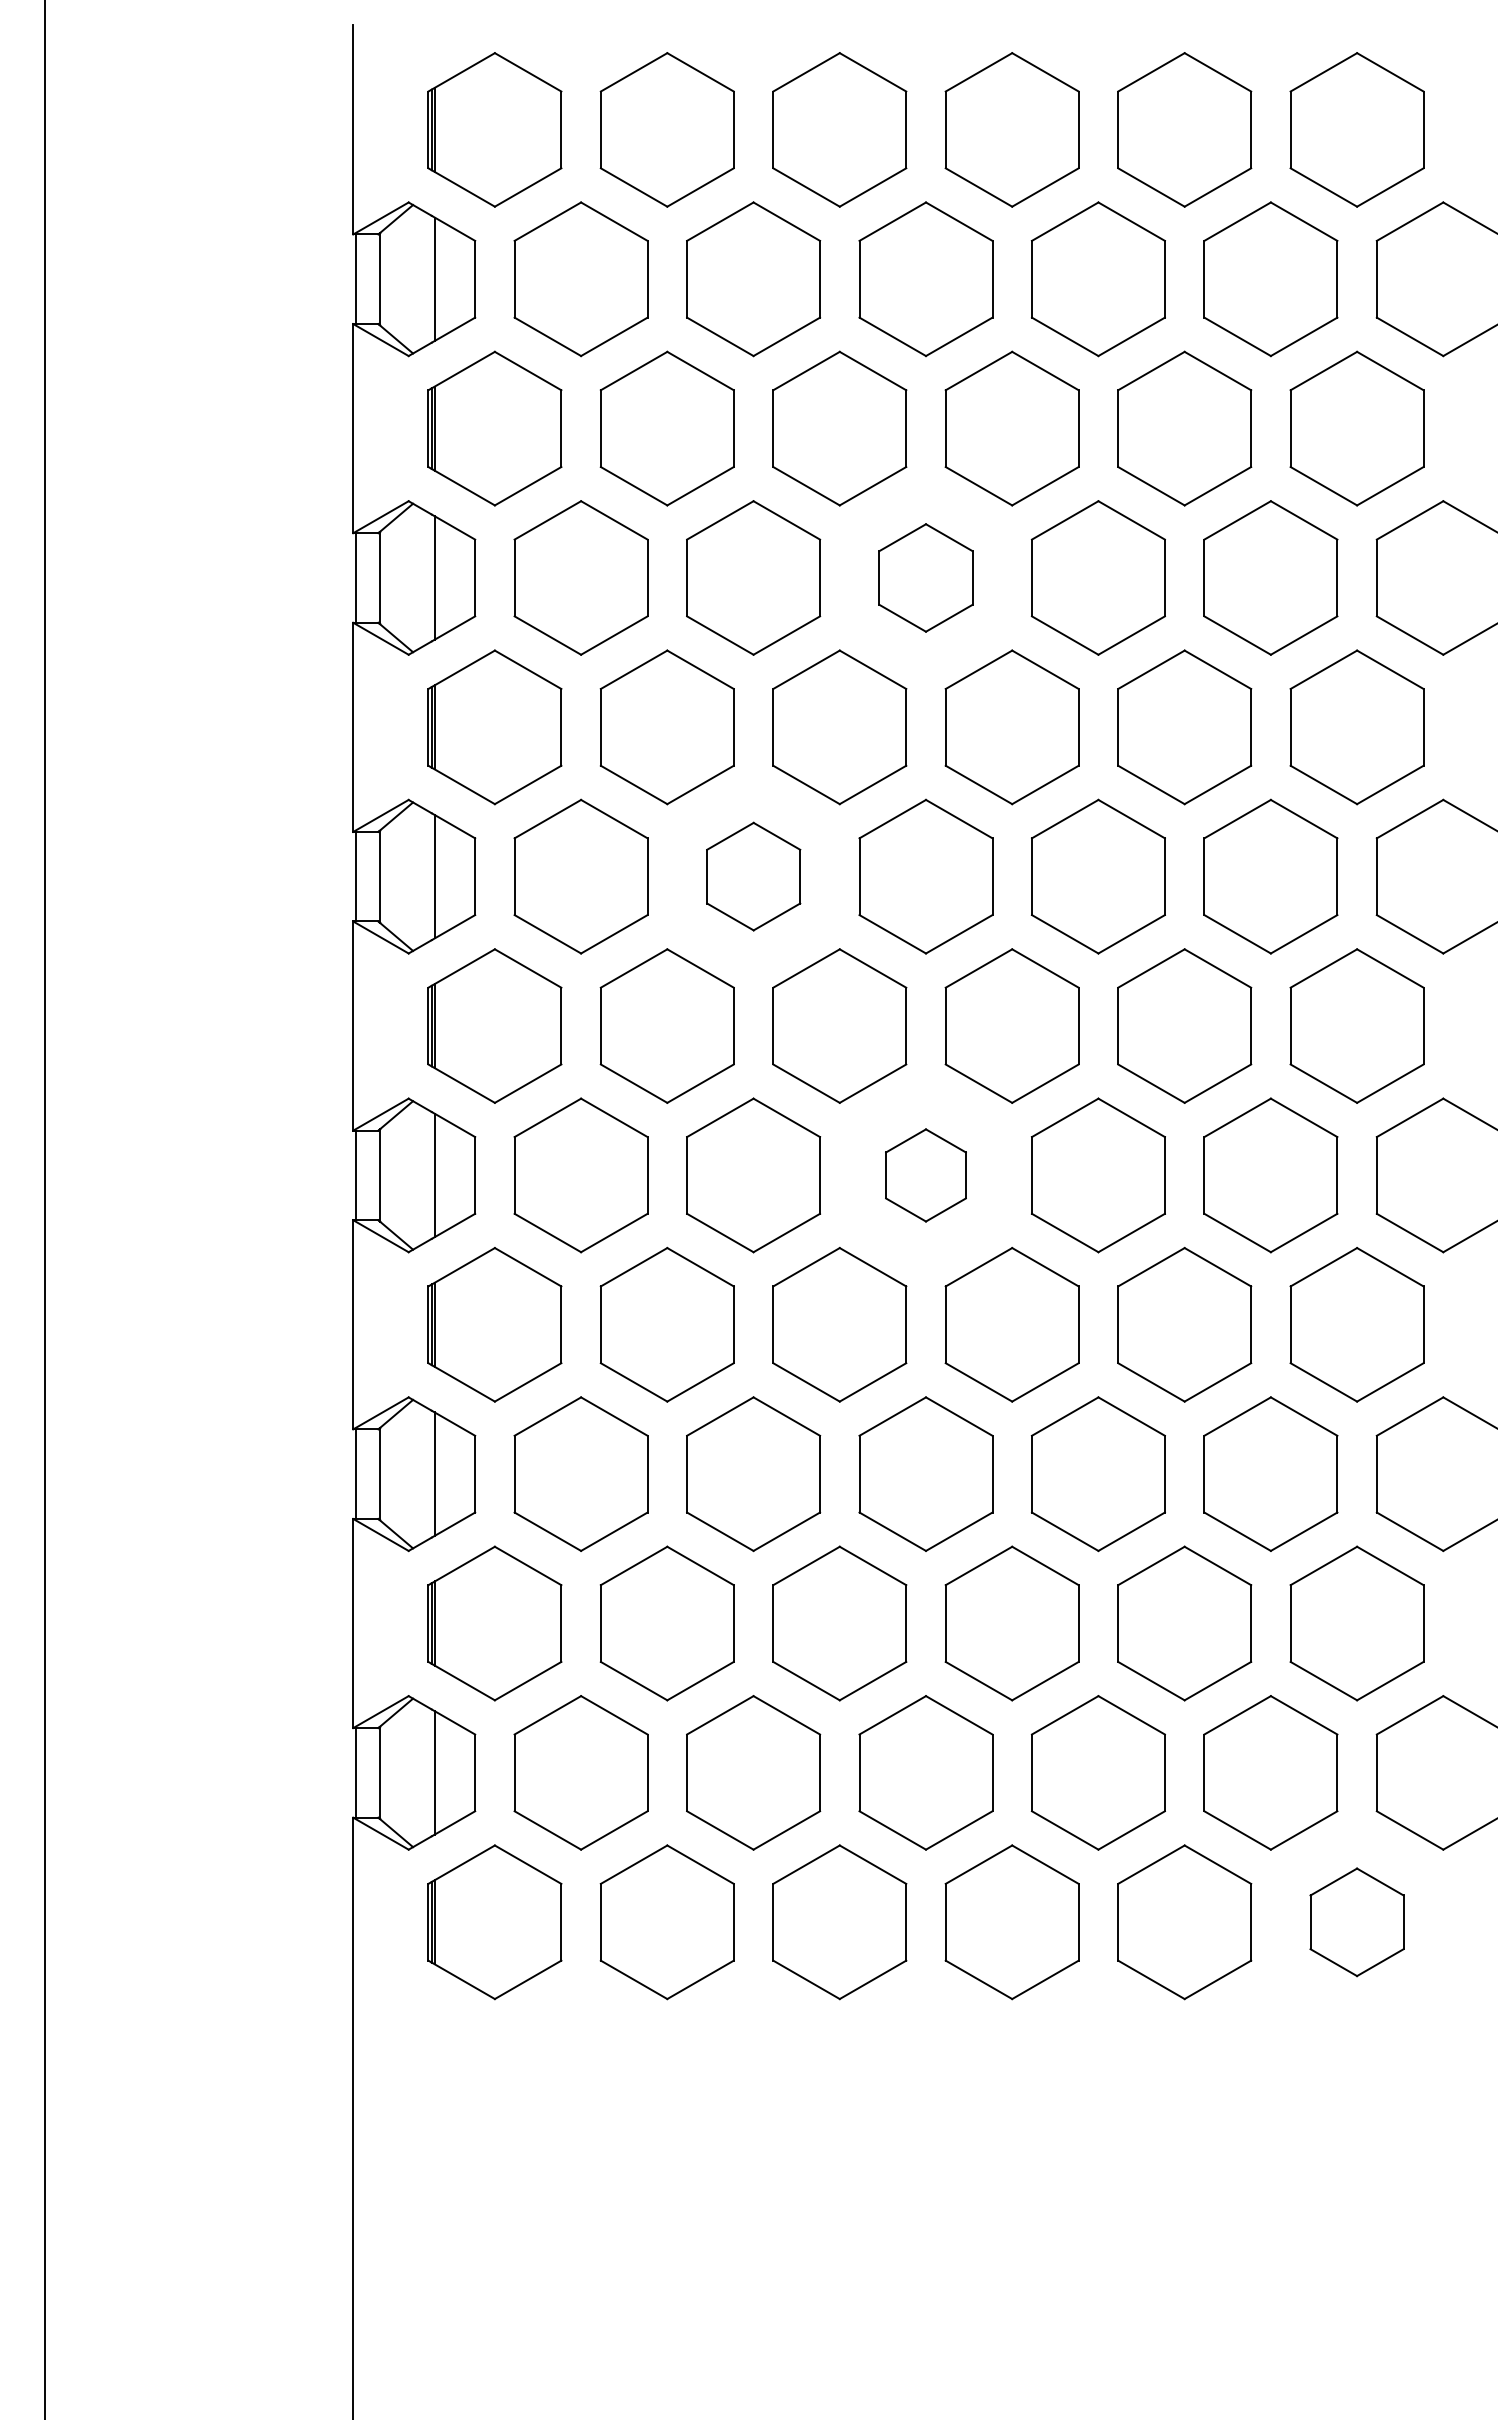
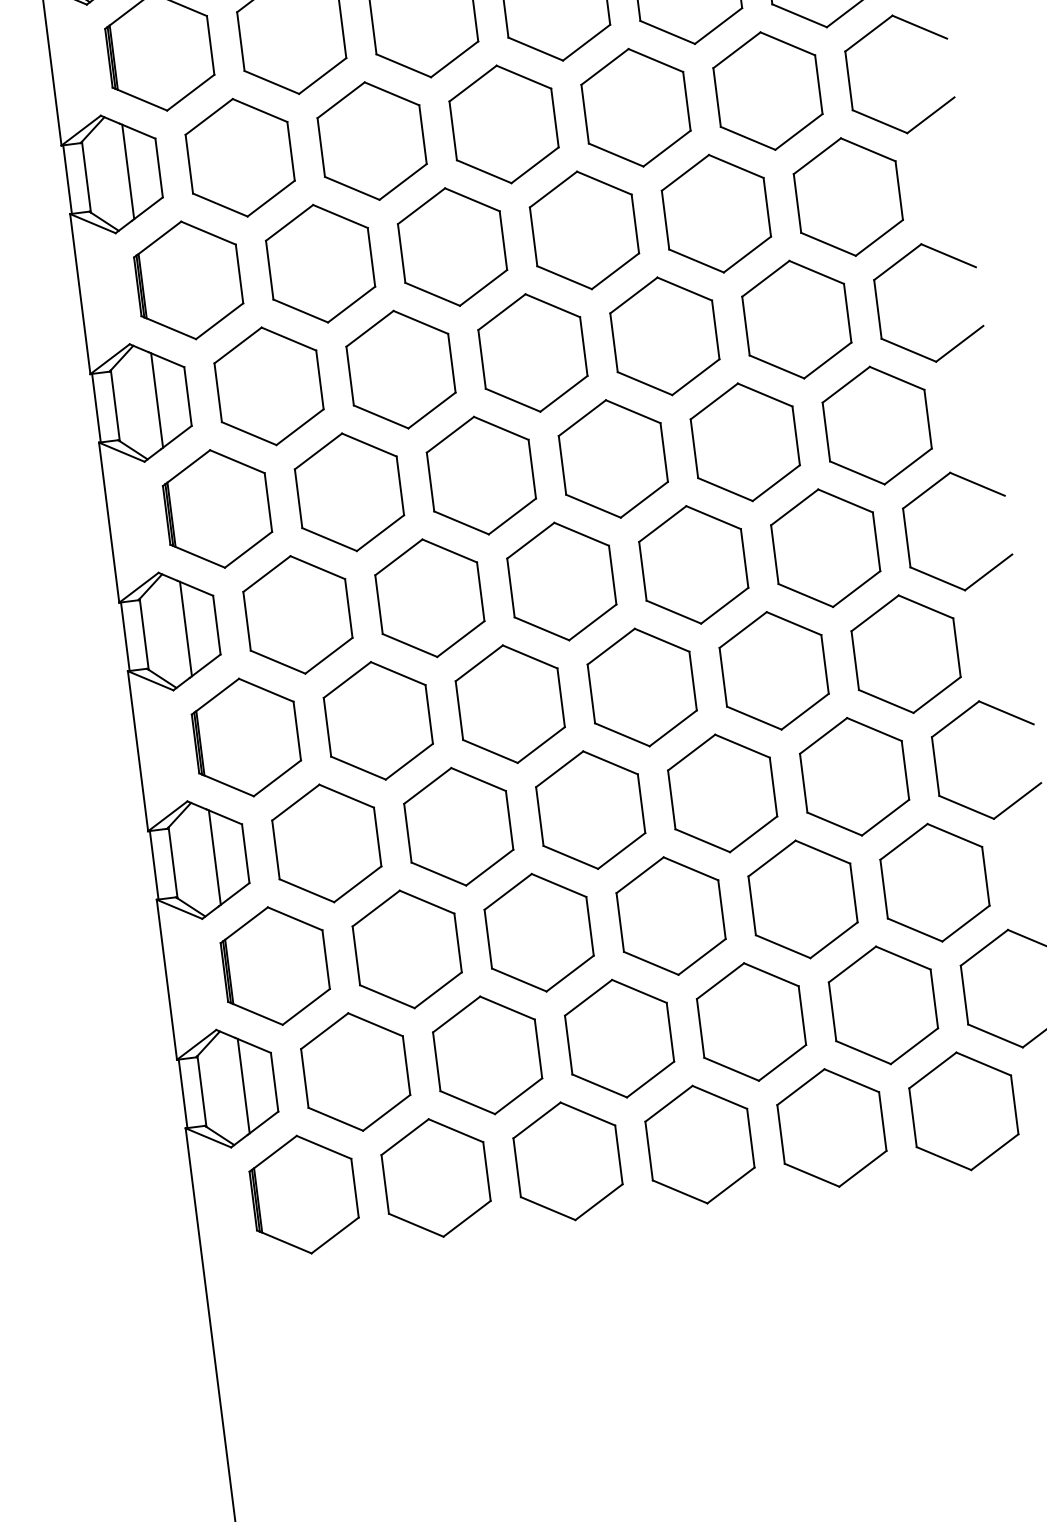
part: (925, 577) -> (503, 124), size x1.43
part: (753, 876) -> (400, 369), size x1.43
part: (925, 1175) -> (561, 581), size x1.67
part: (1356, 1922) -> (963, 1111), size x1.43

